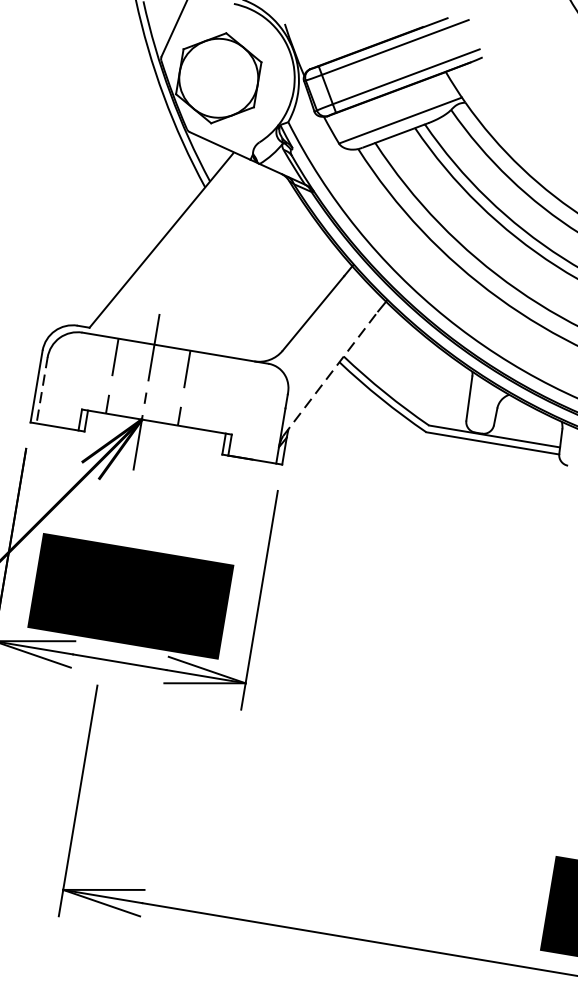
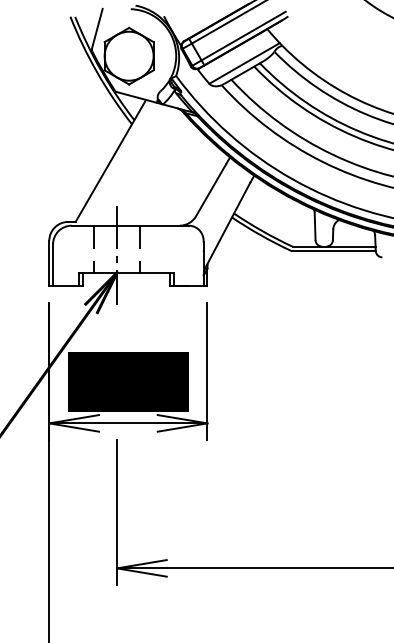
line: (330, 373) -> (227, 225), dashed -> solid
line: (42, 391) -> (53, 265), dashed -> solid

